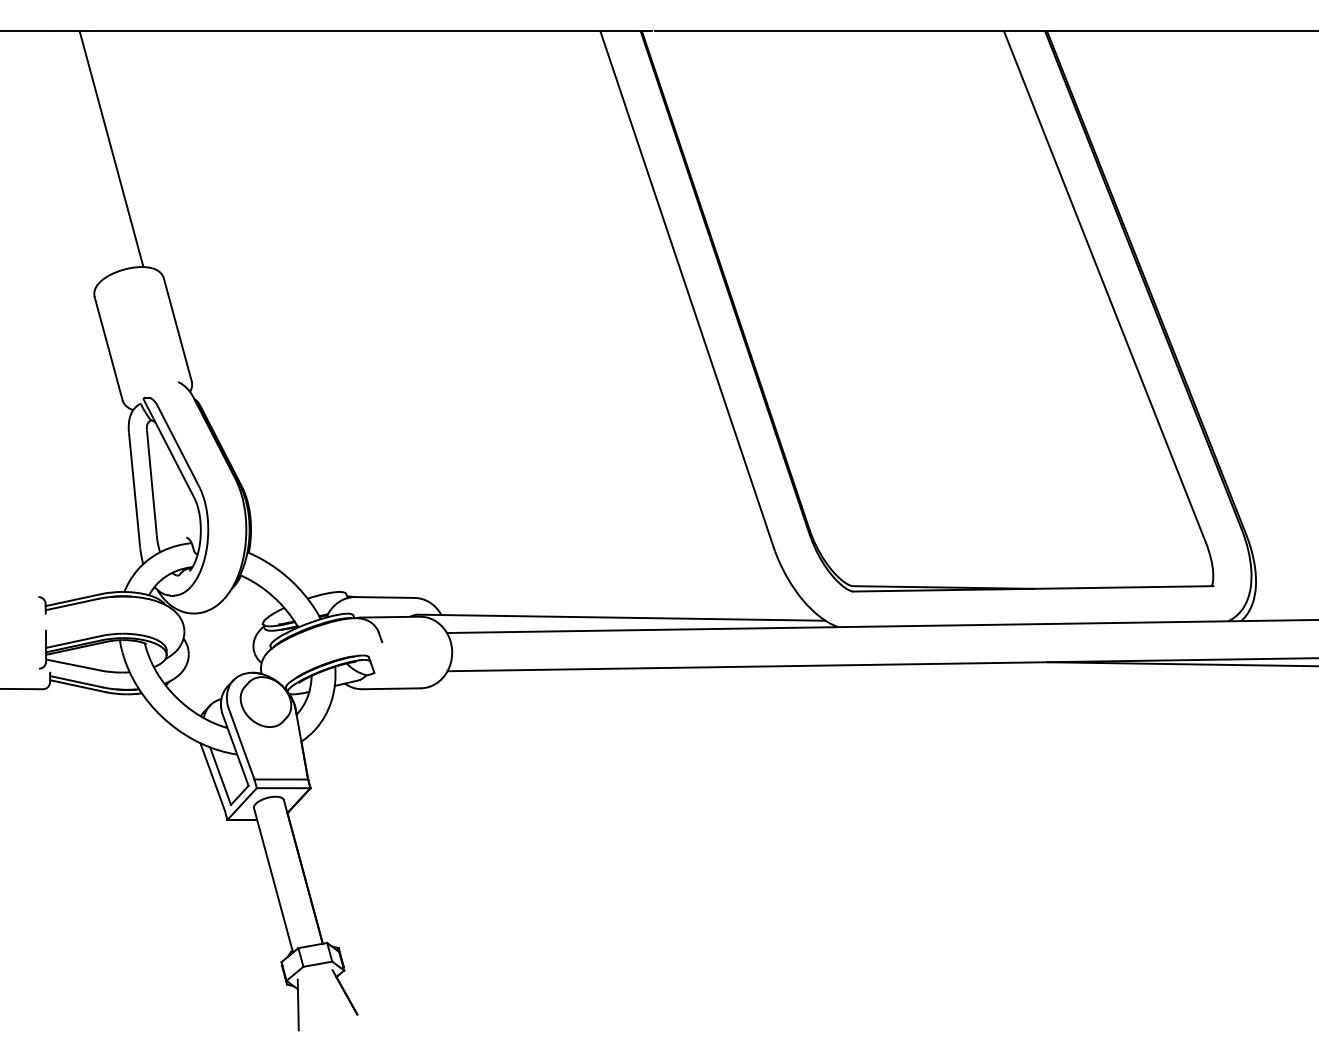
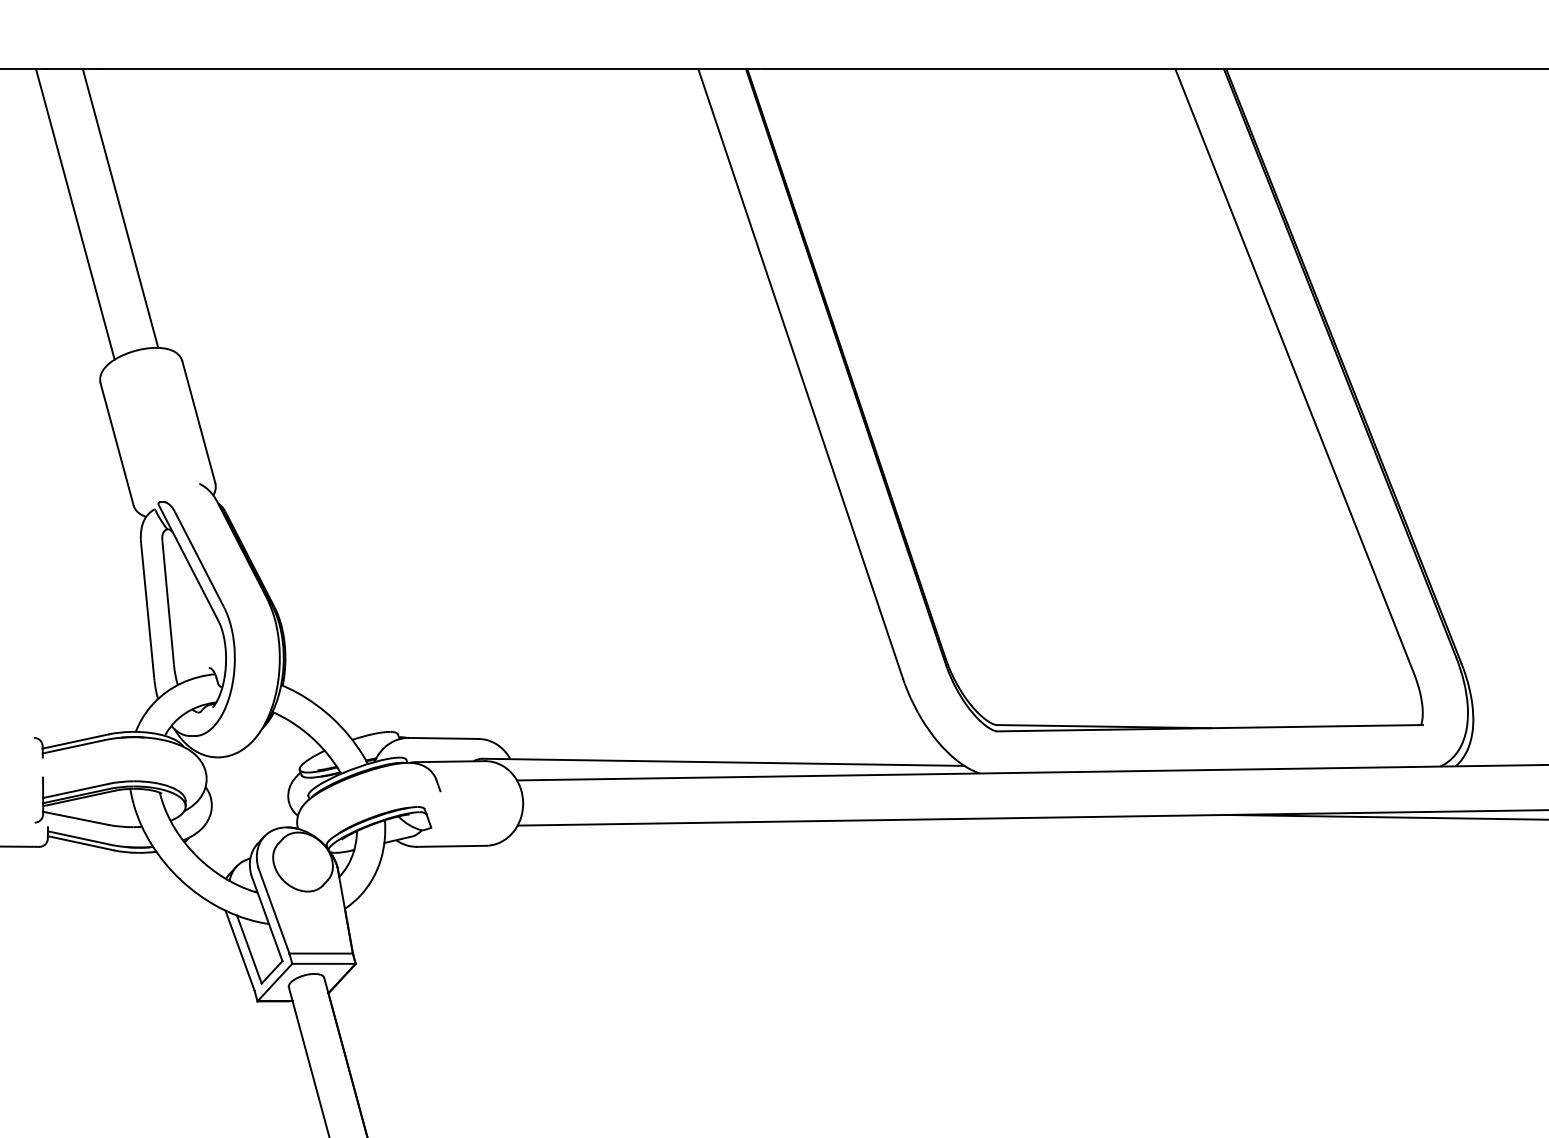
line: (73, 154) -> (75, 214), added

